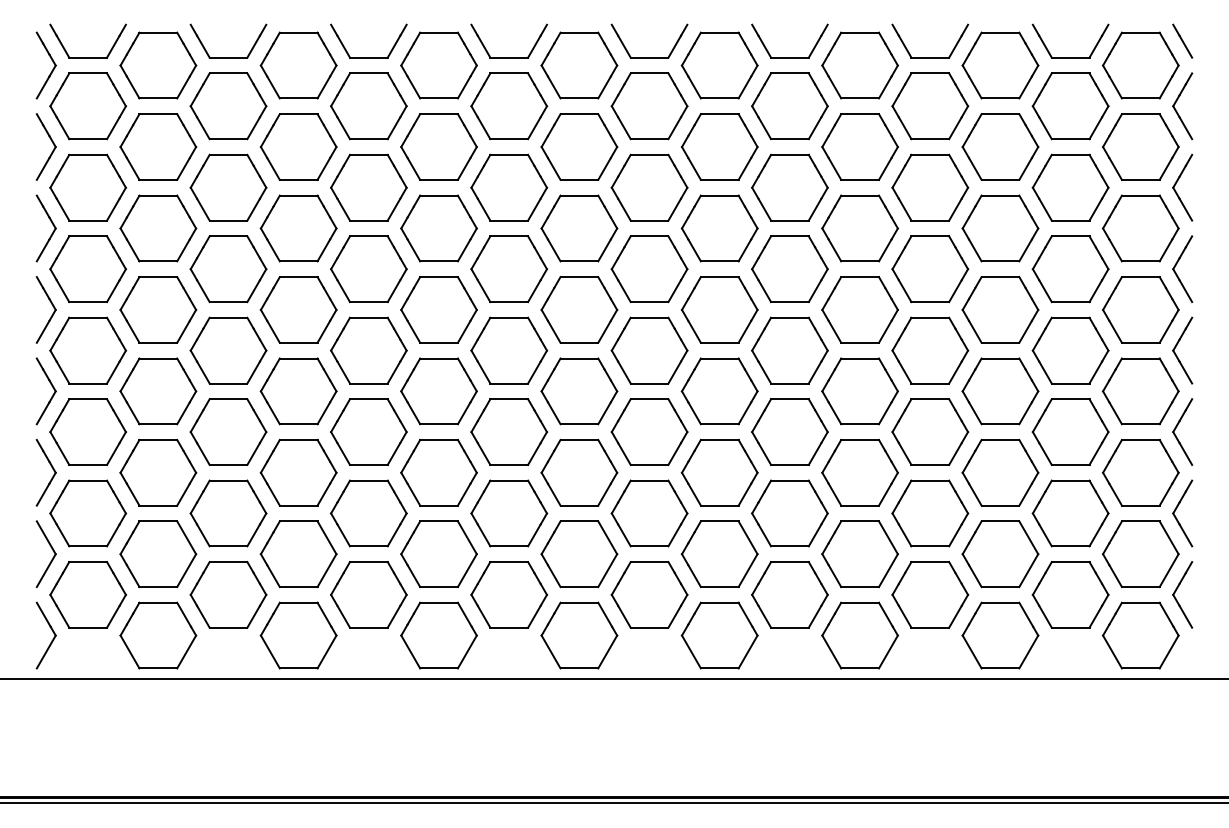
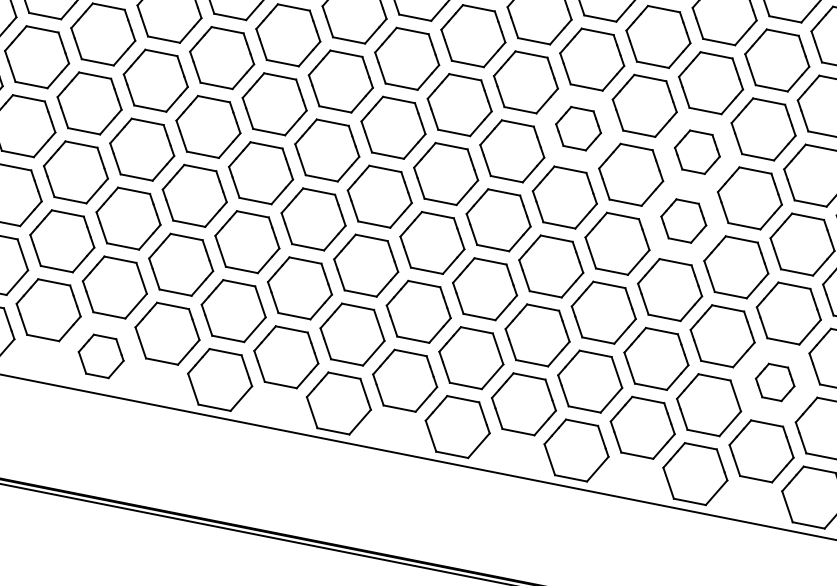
part: (789, 269) -> (578, 128), size x0.7
part: (930, 269) -> (697, 152), size x0.7
part: (930, 350) -> (683, 221), size x0.7
part: (1070, 513) -> (775, 382), size x0.6
part: (298, 635) -> (101, 356), size x0.7

